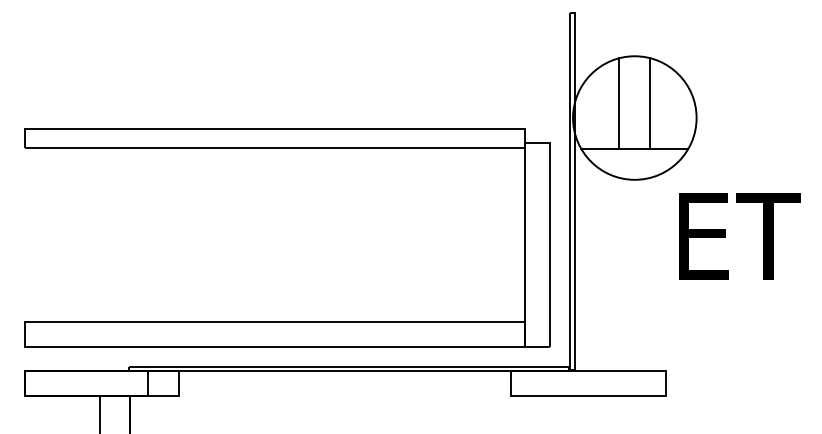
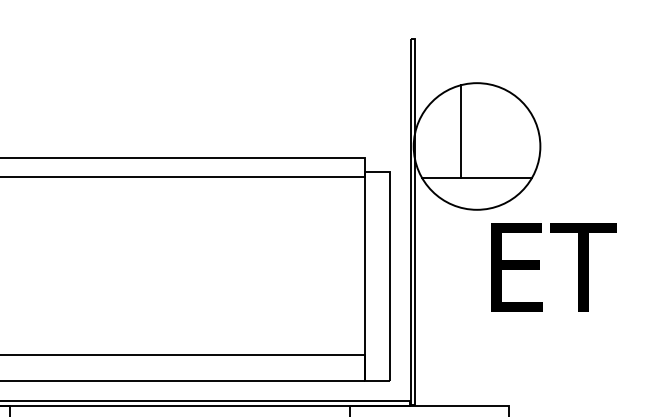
line: (650, 103) -> (493, 131), removed
text: (739, 236) -> (553, 267), moved

